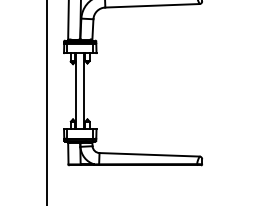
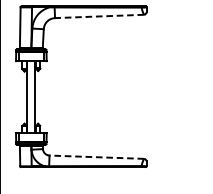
line: (151, 5) -> (98, 16), solid -> dashed
line: (149, 154) -> (96, 156), solid -> dashed

